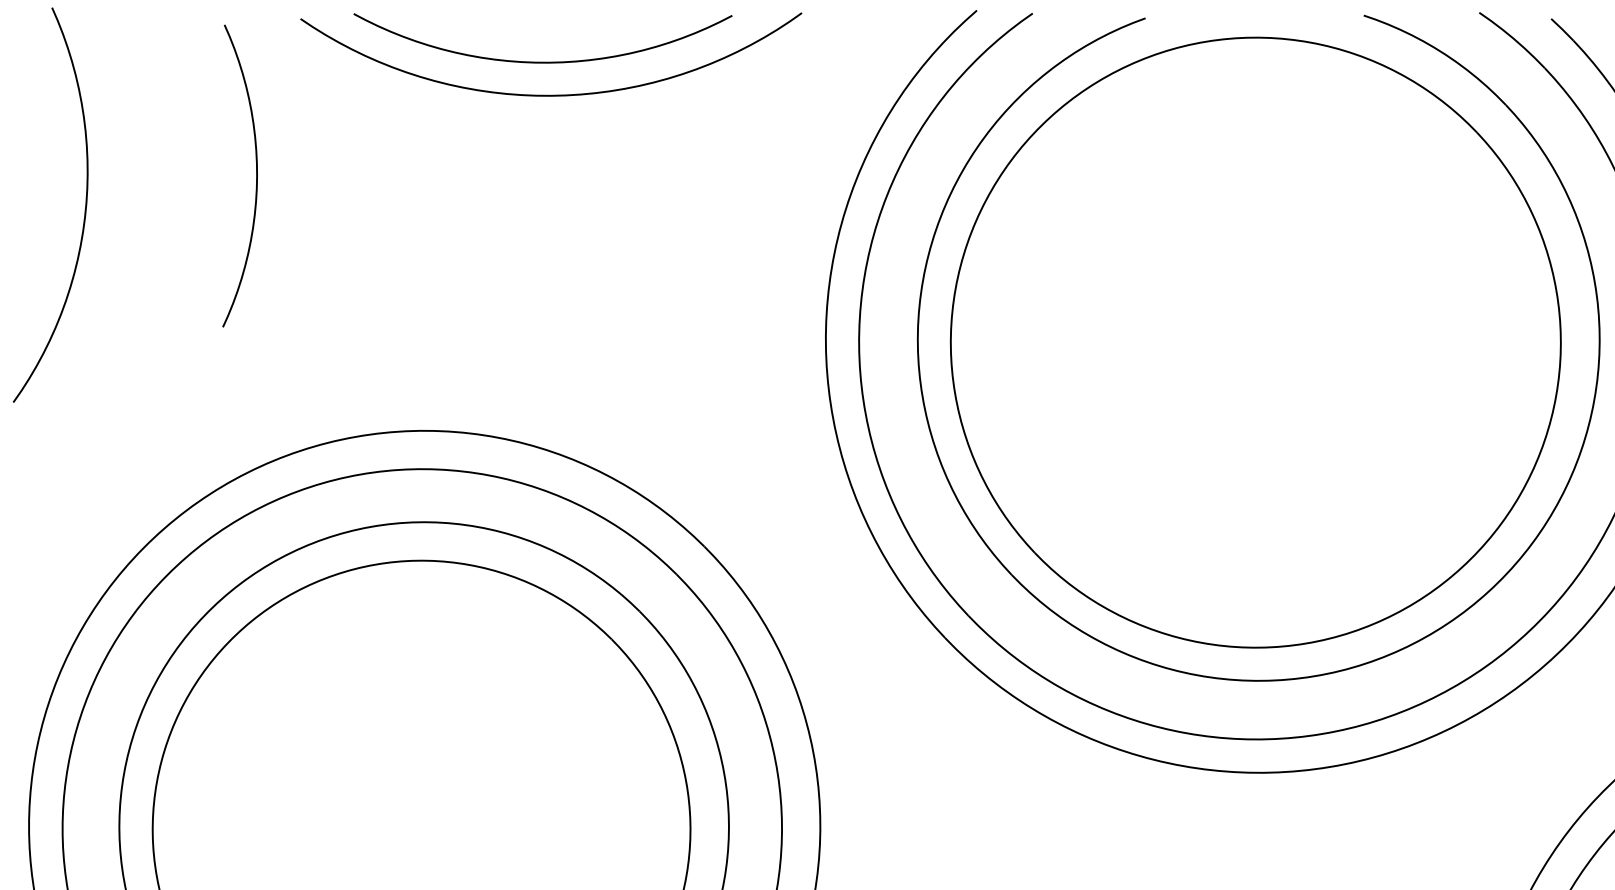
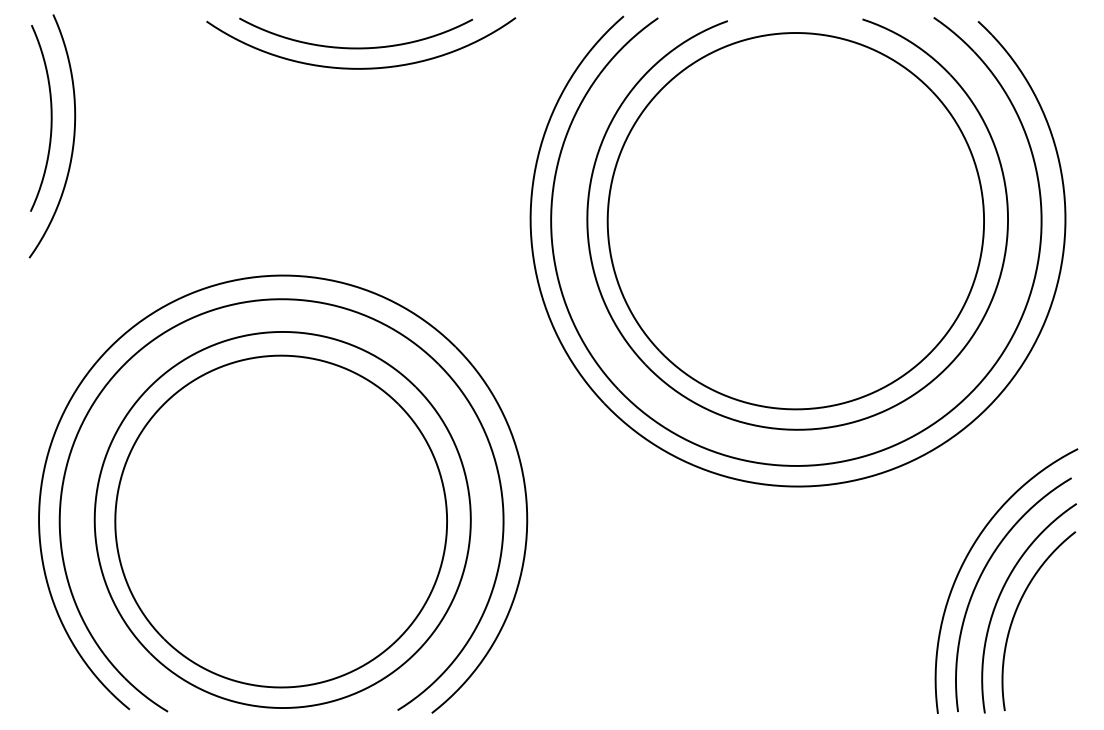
curve: (255, 176) -> (50, 118), moved

